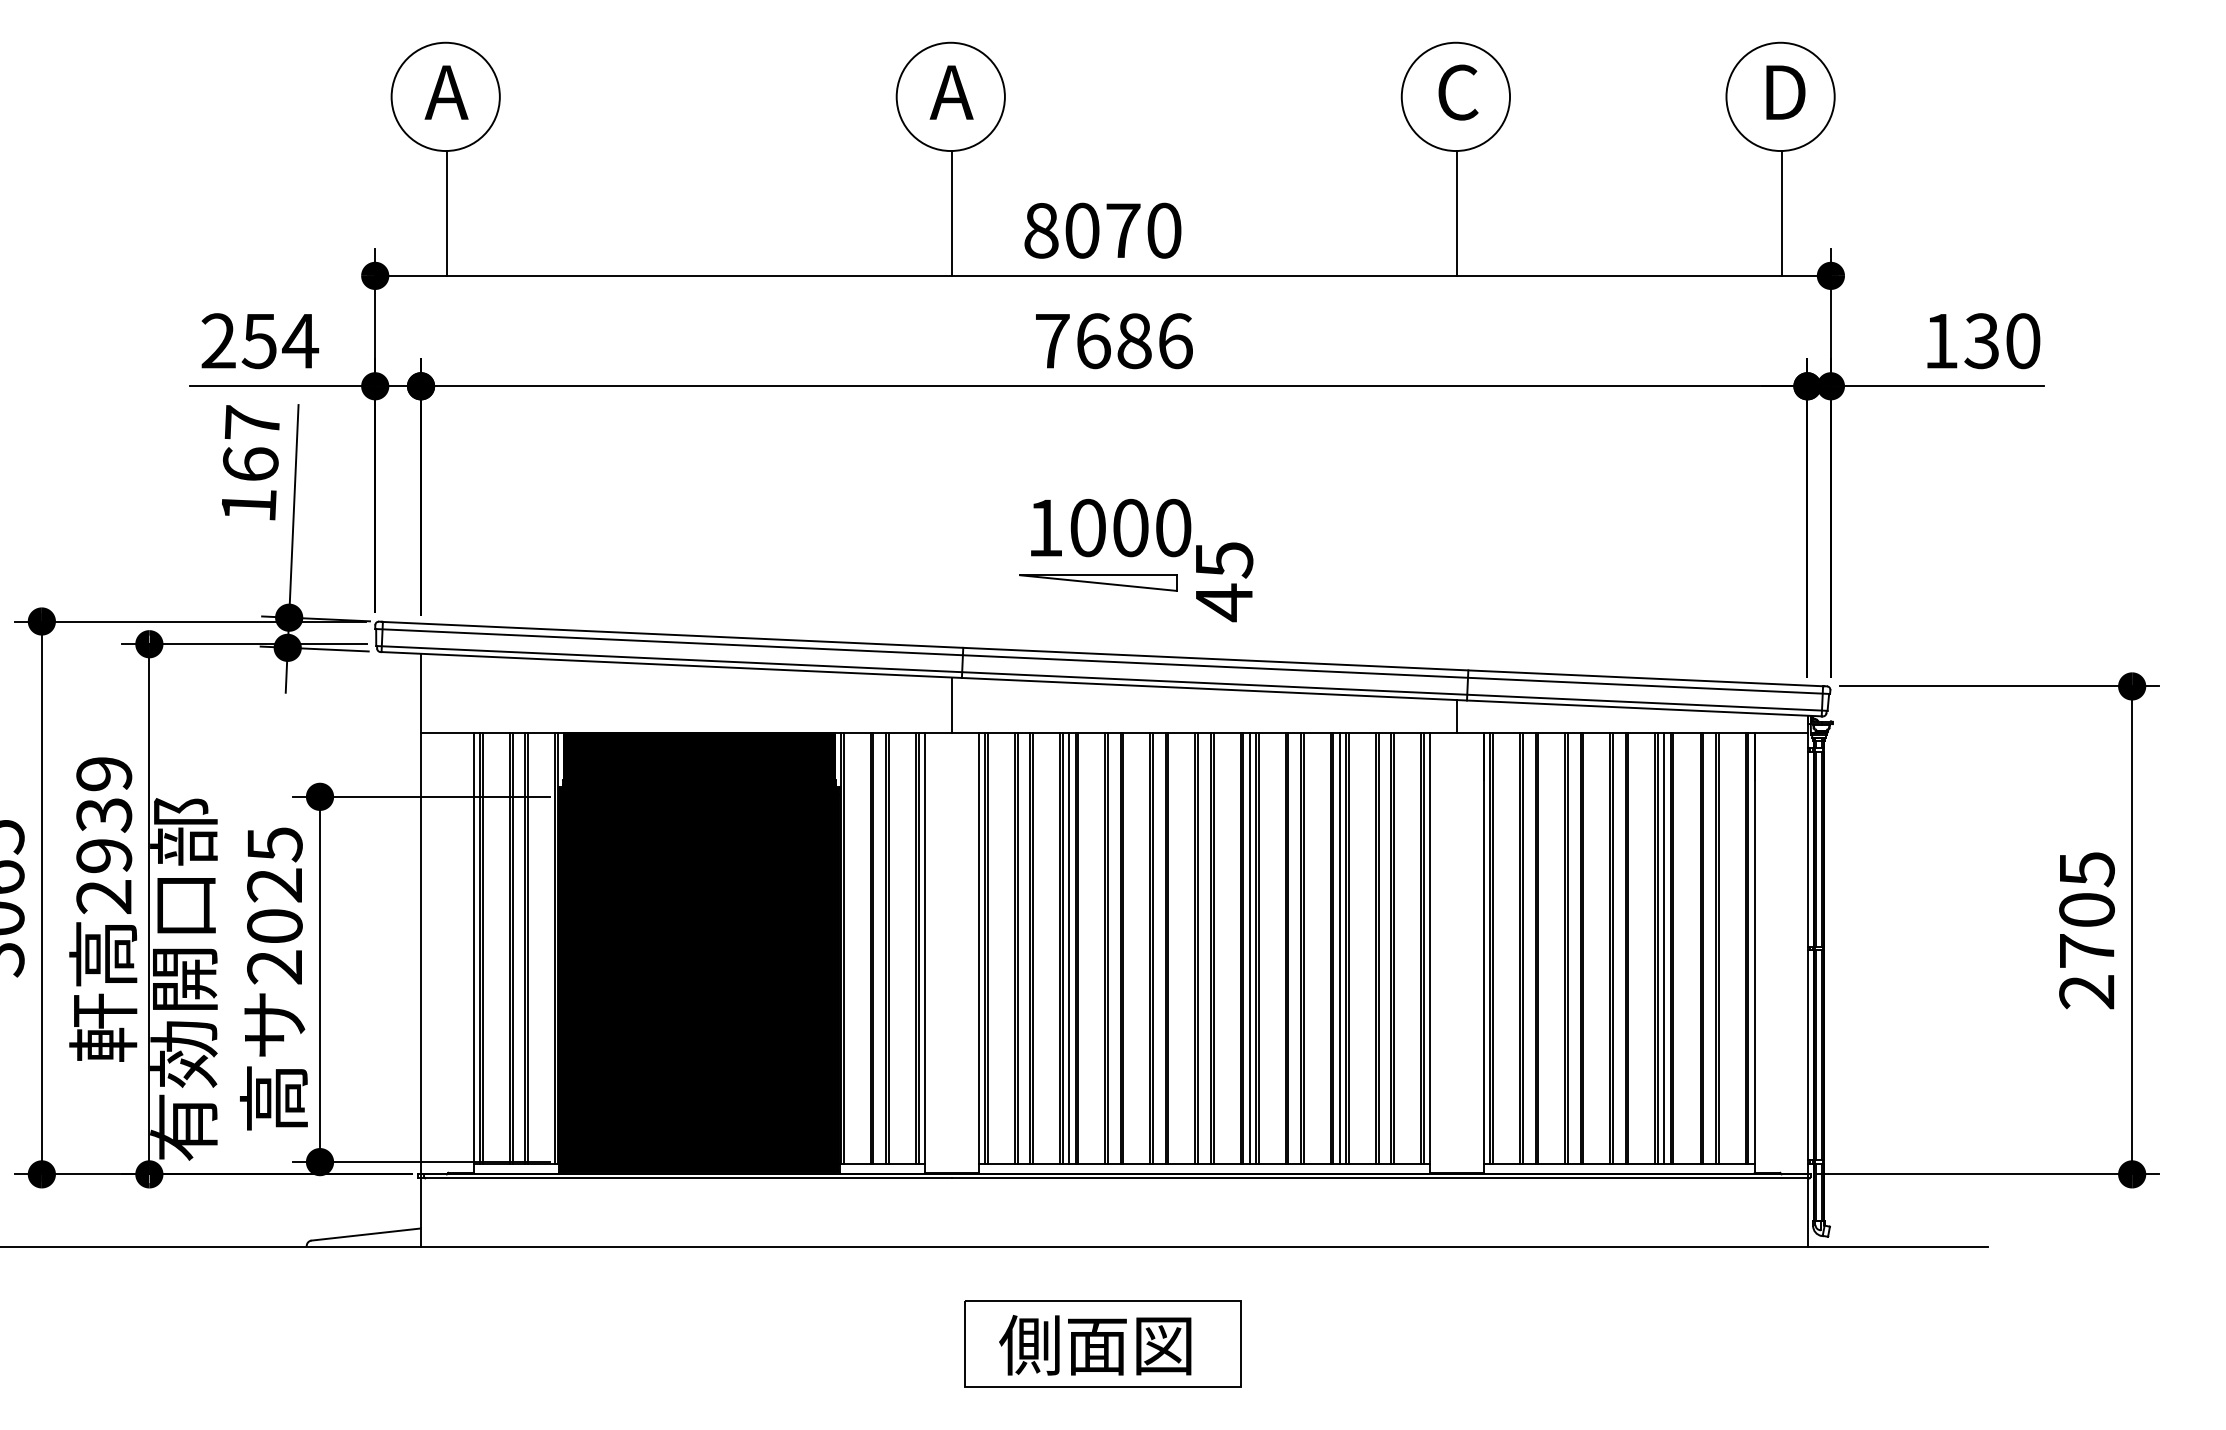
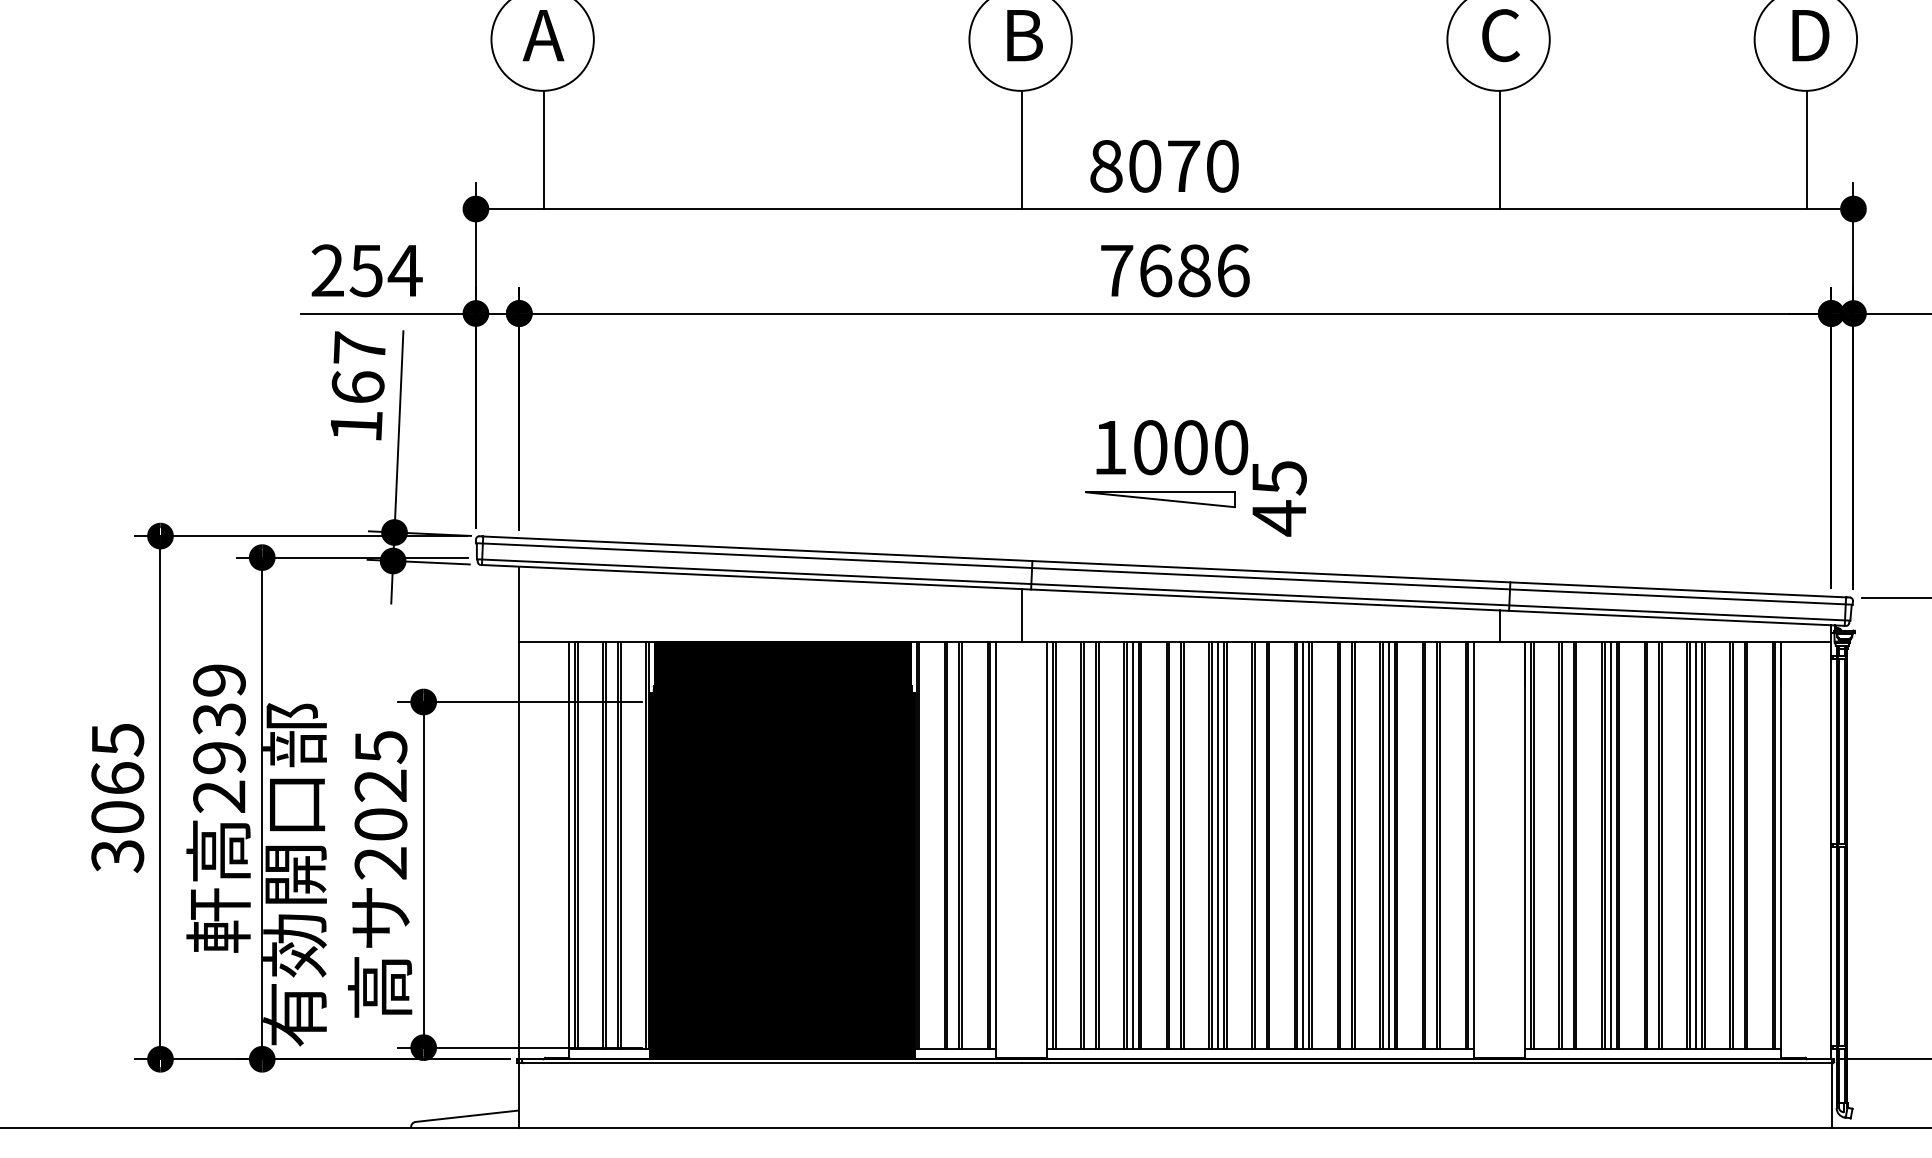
text: (951, 92) -> (1021, 35), A -> B
line: (1159, 948) -> (1218, 845), added
line: (1574, 948) -> (1610, 845), added

